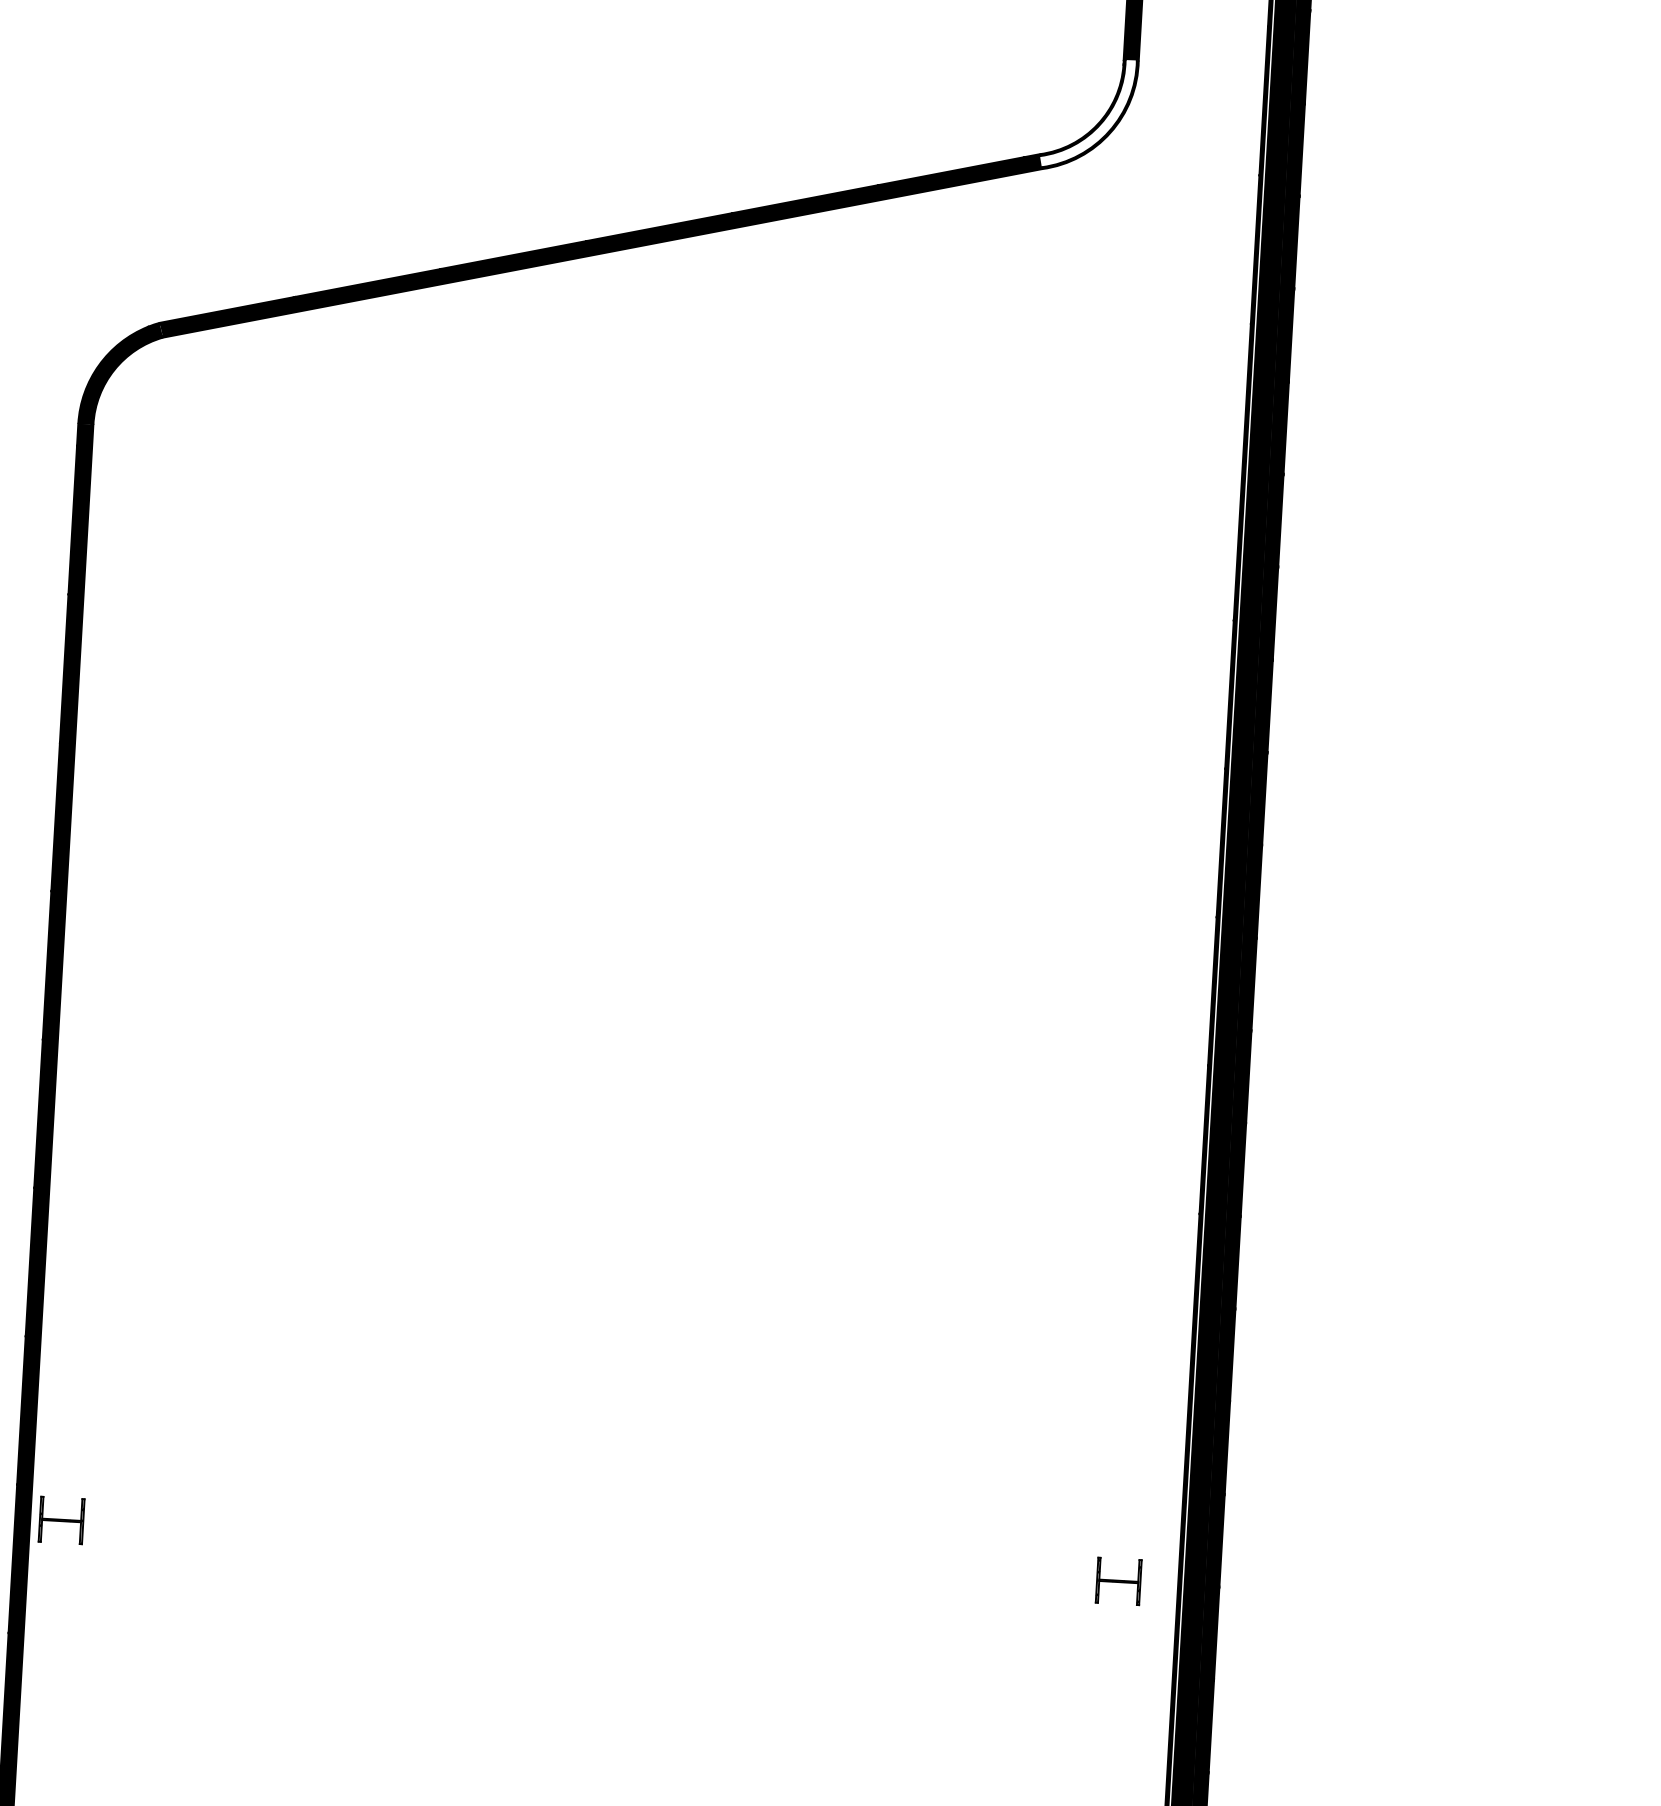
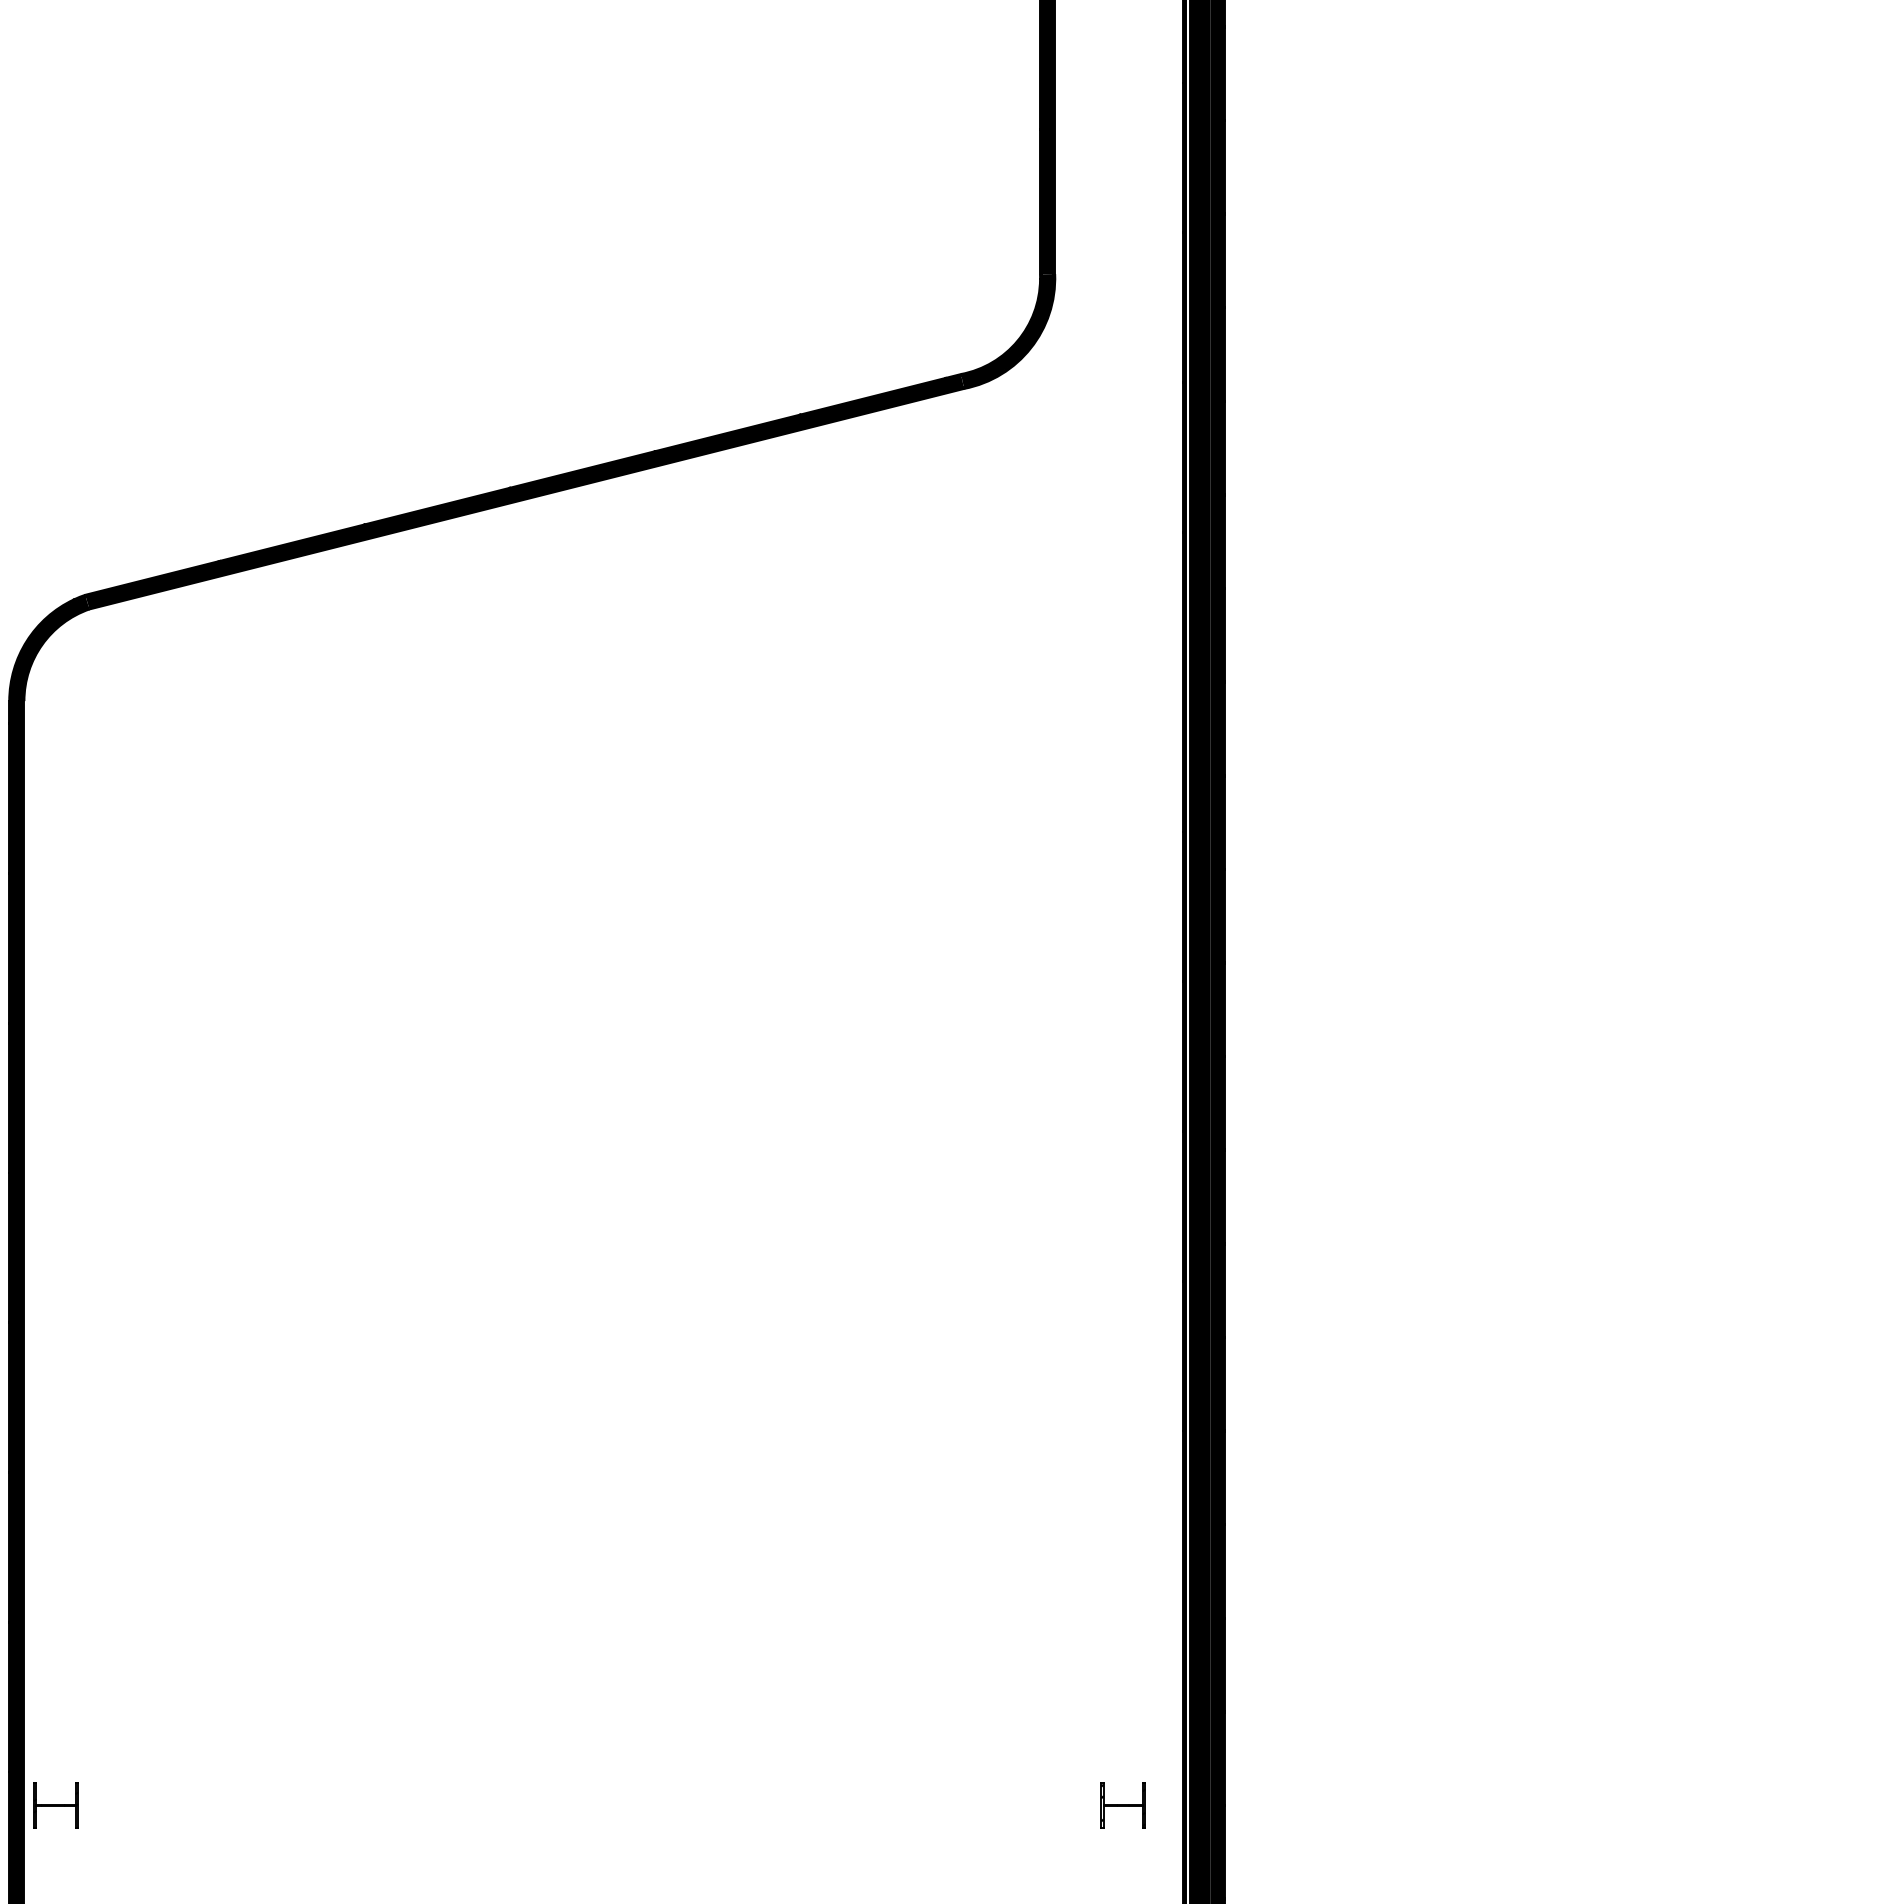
fill: (1088, 113) -> (1007, 330), added

